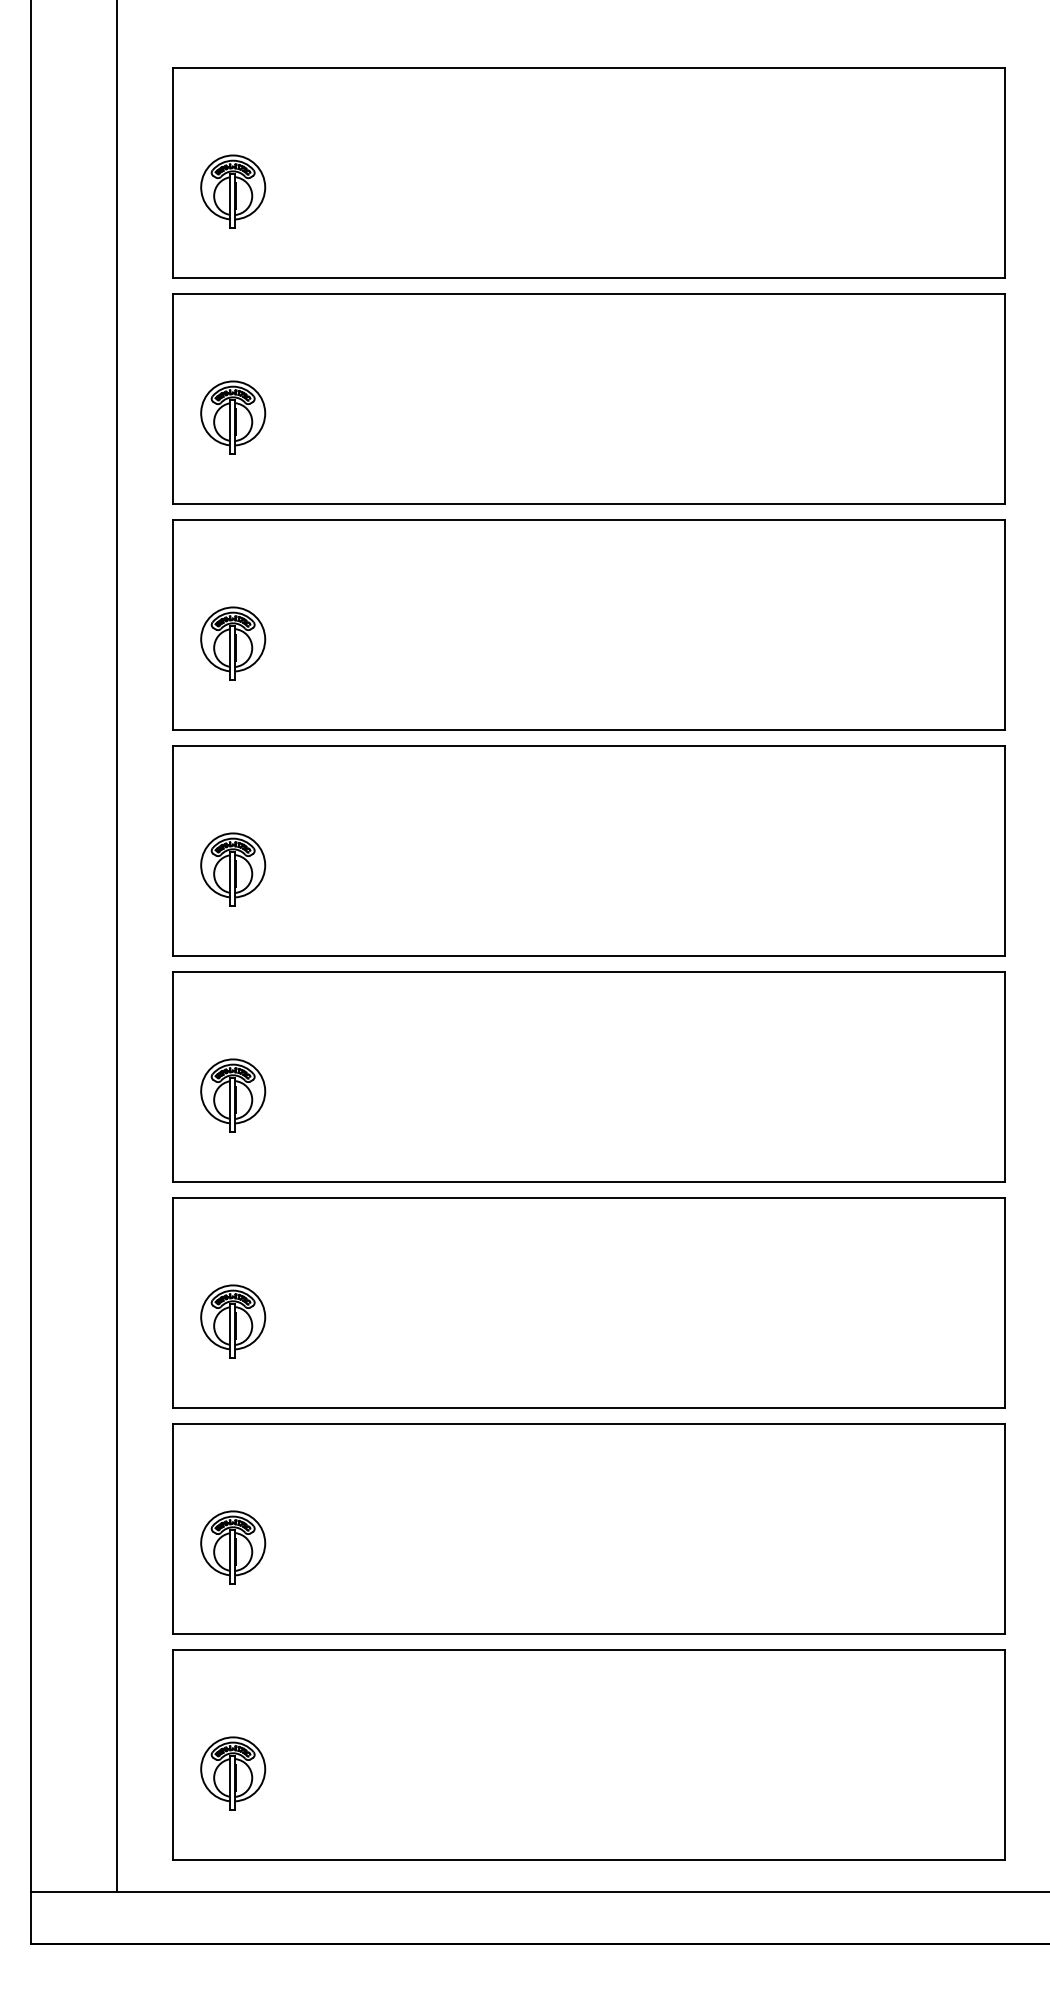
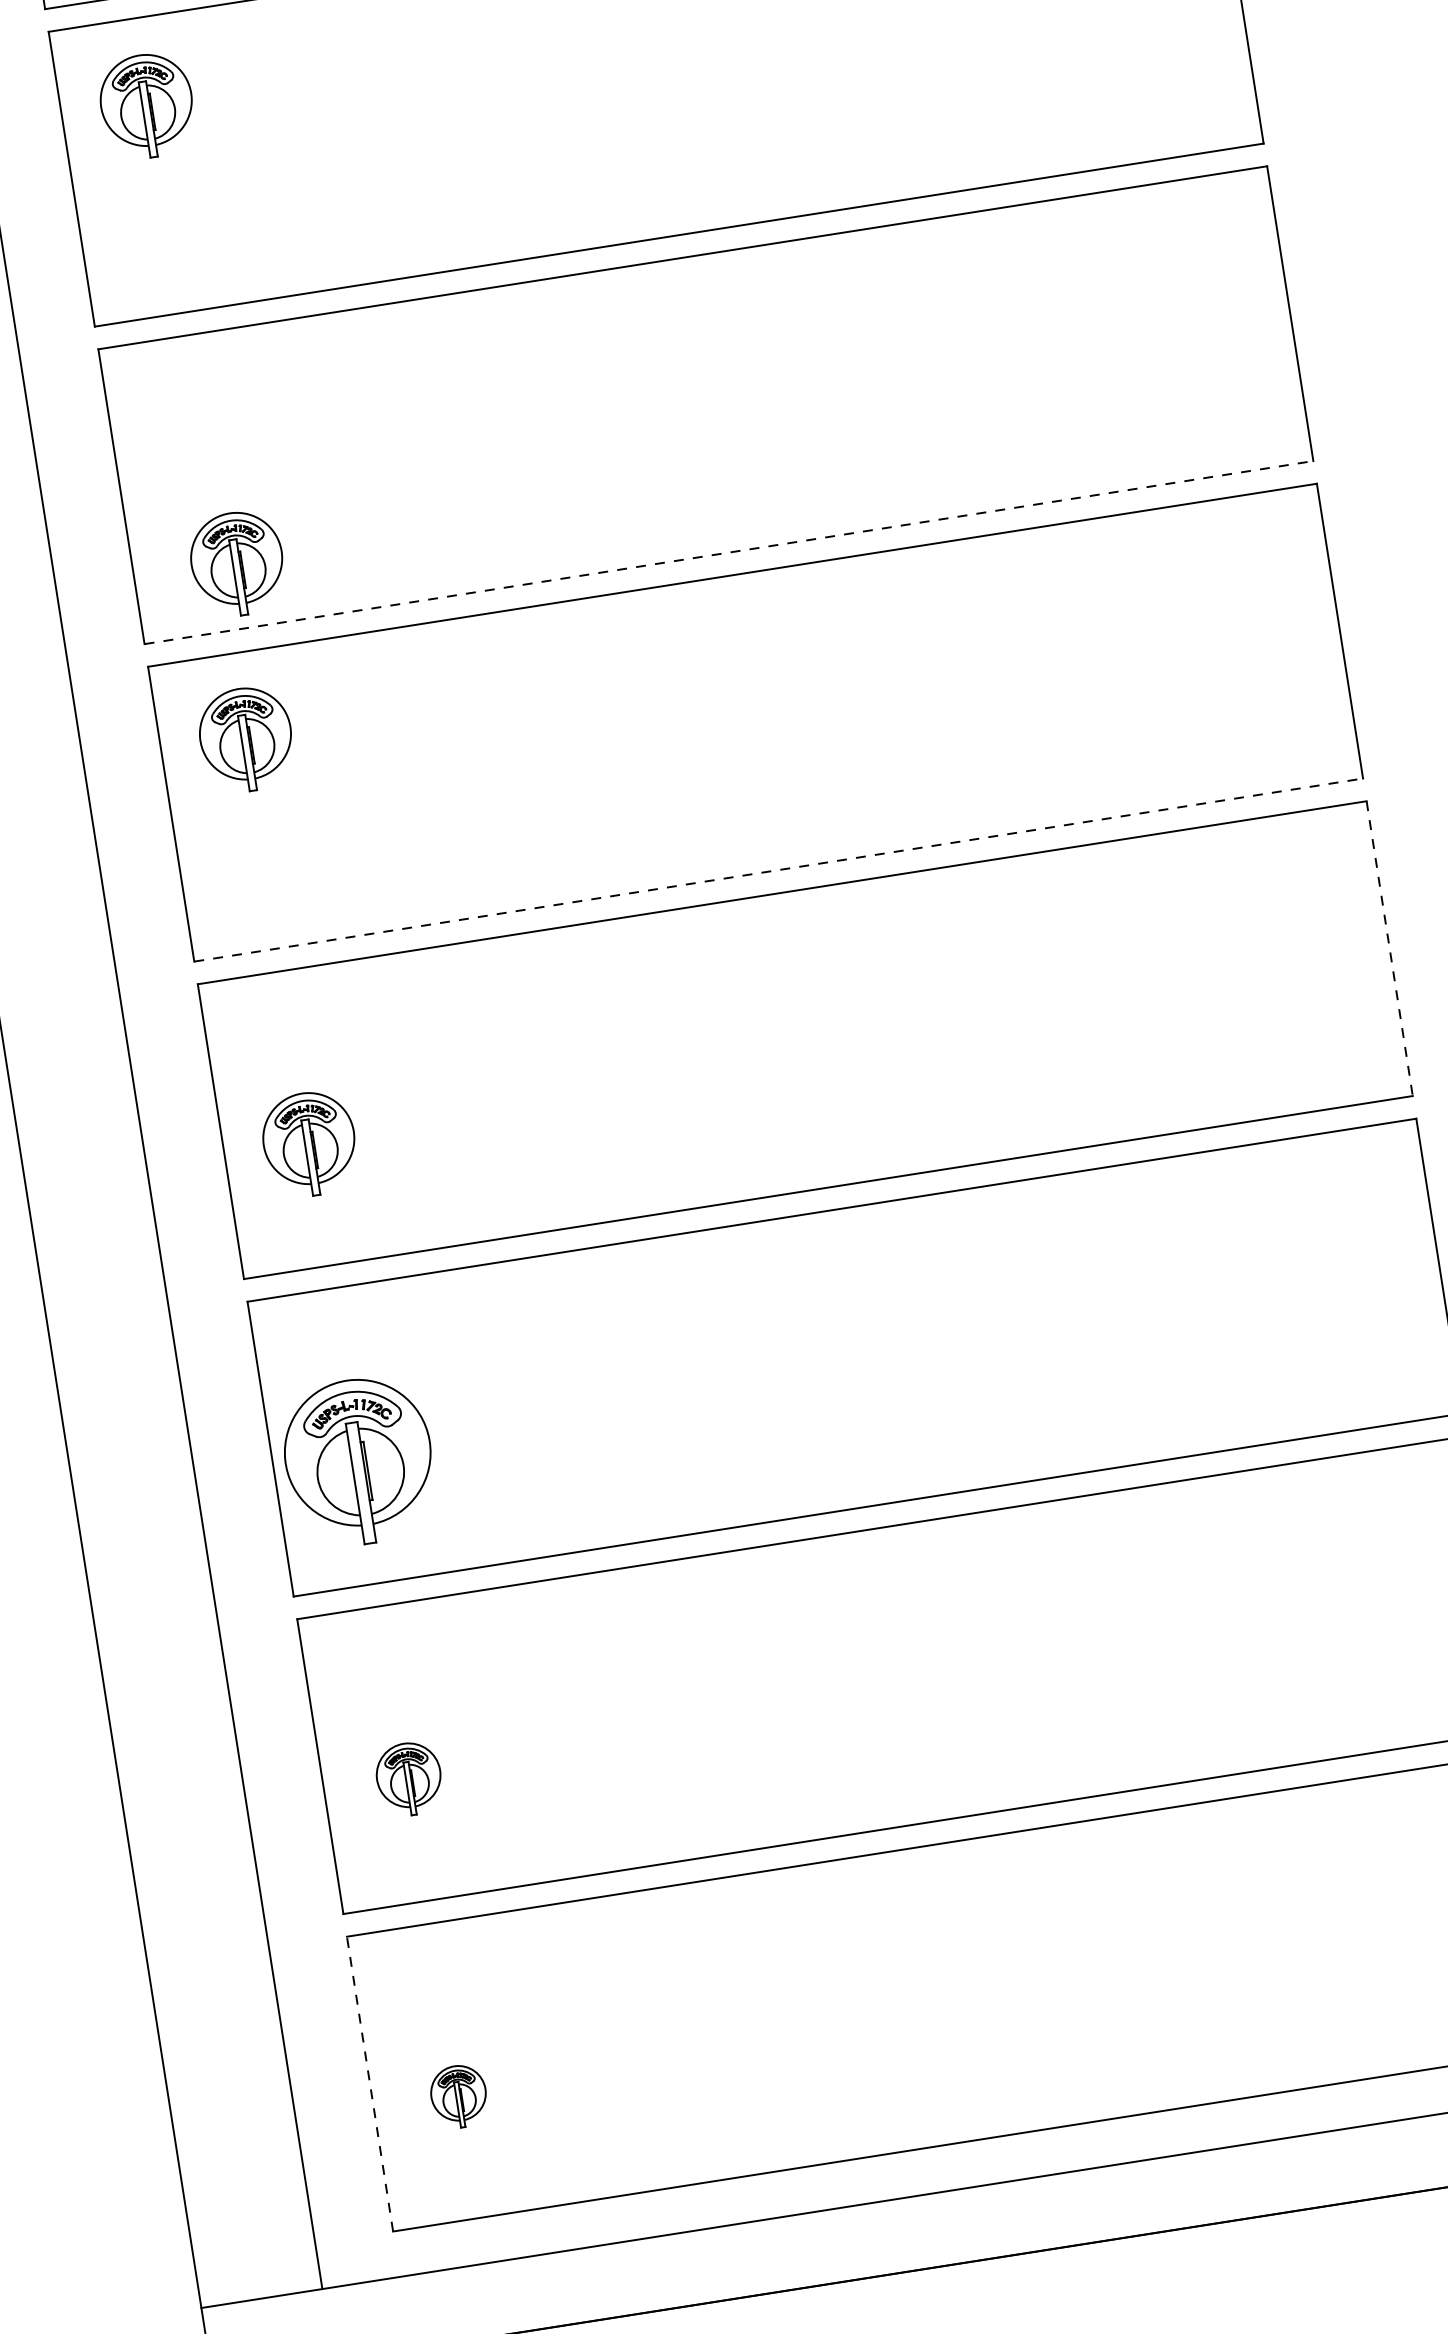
part: (233, 417) -> (147, 106), moved
part: (233, 643) -> (237, 563), moved
line: (588, 730) -> (728, 553), solid -> dashed
part: (233, 869) -> (246, 739), moved
line: (588, 956) -> (778, 870), solid -> dashed
line: (1004, 1077) -> (1389, 949), solid -> dashed
part: (233, 1321) -> (359, 1461), size x1.6
part: (233, 1547) -> (409, 1779), size x0.7
line: (172, 1755) -> (369, 2084), solid -> dashed
part: (233, 1773) -> (459, 2096), size x0.6

